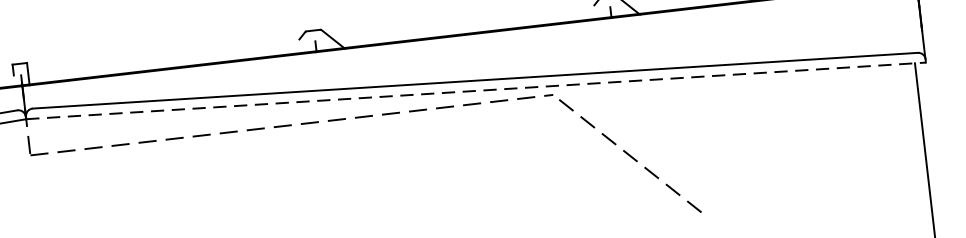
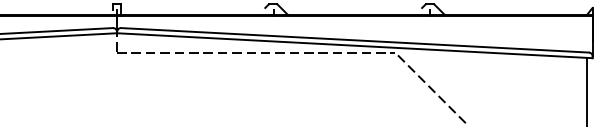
line: (477, 90) -> (355, 45), dashed -> solid

